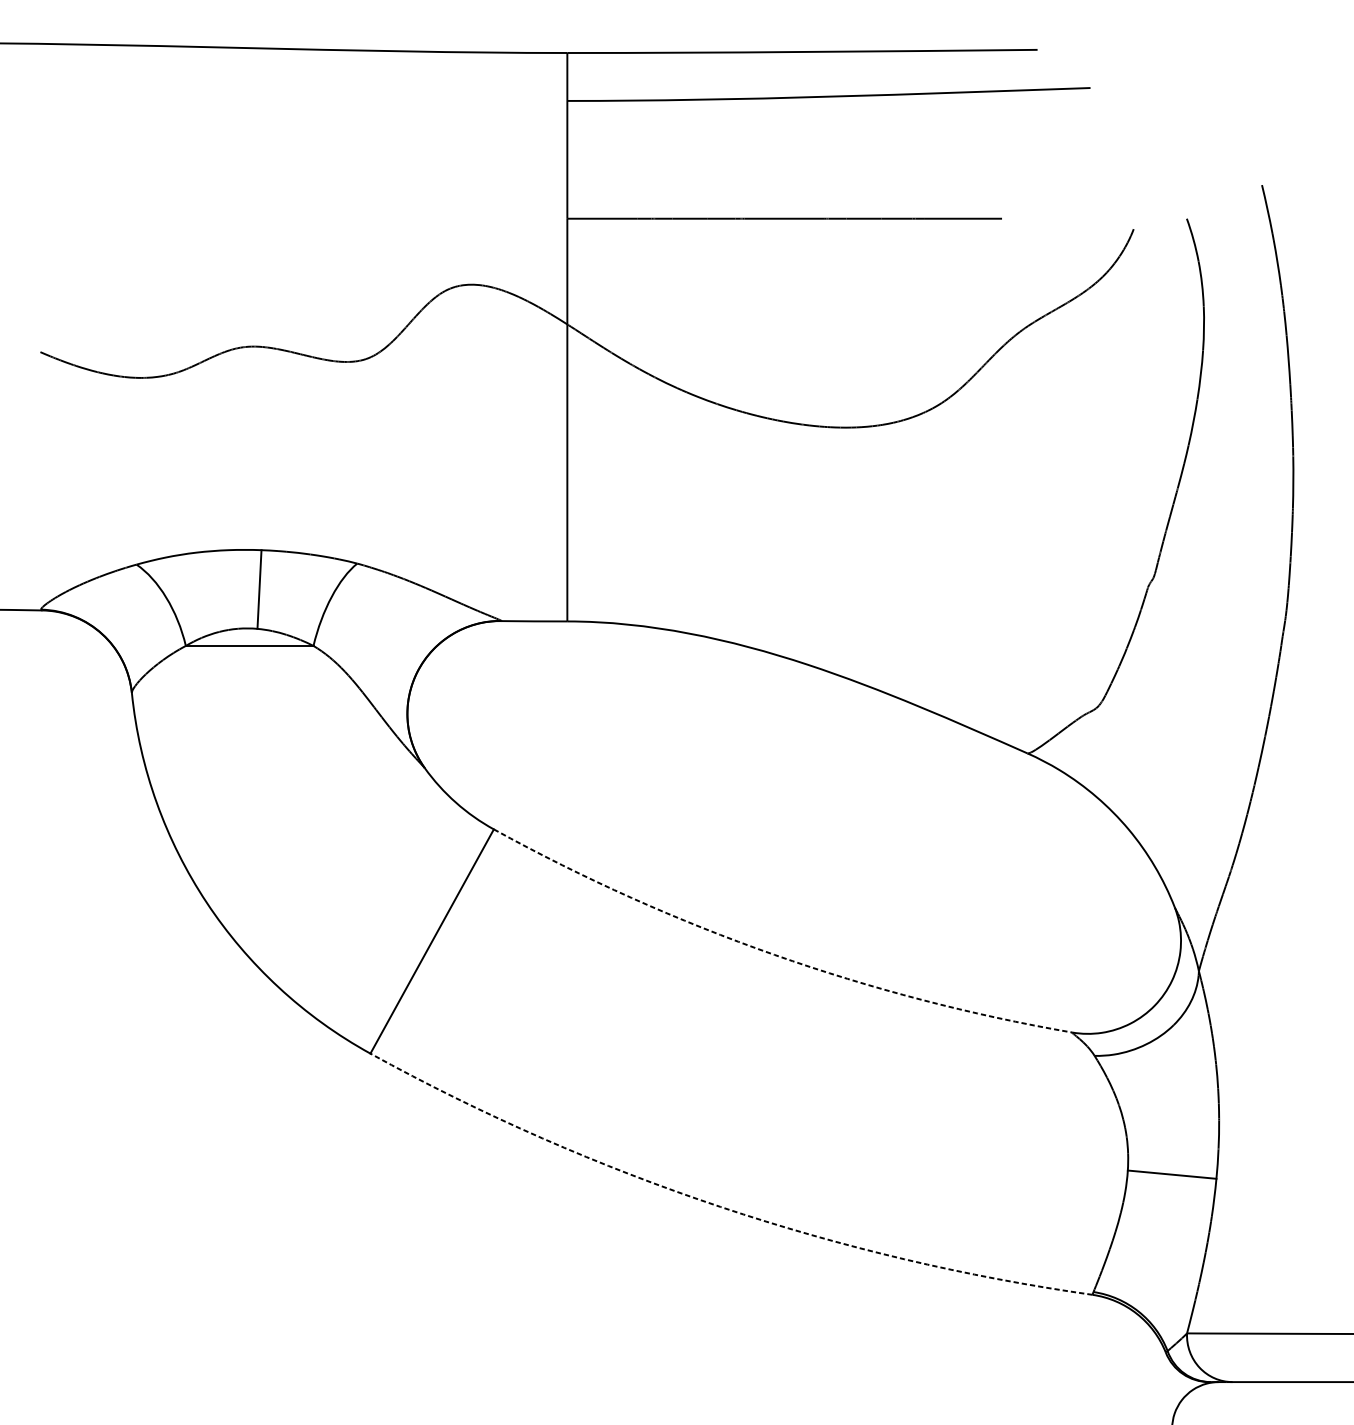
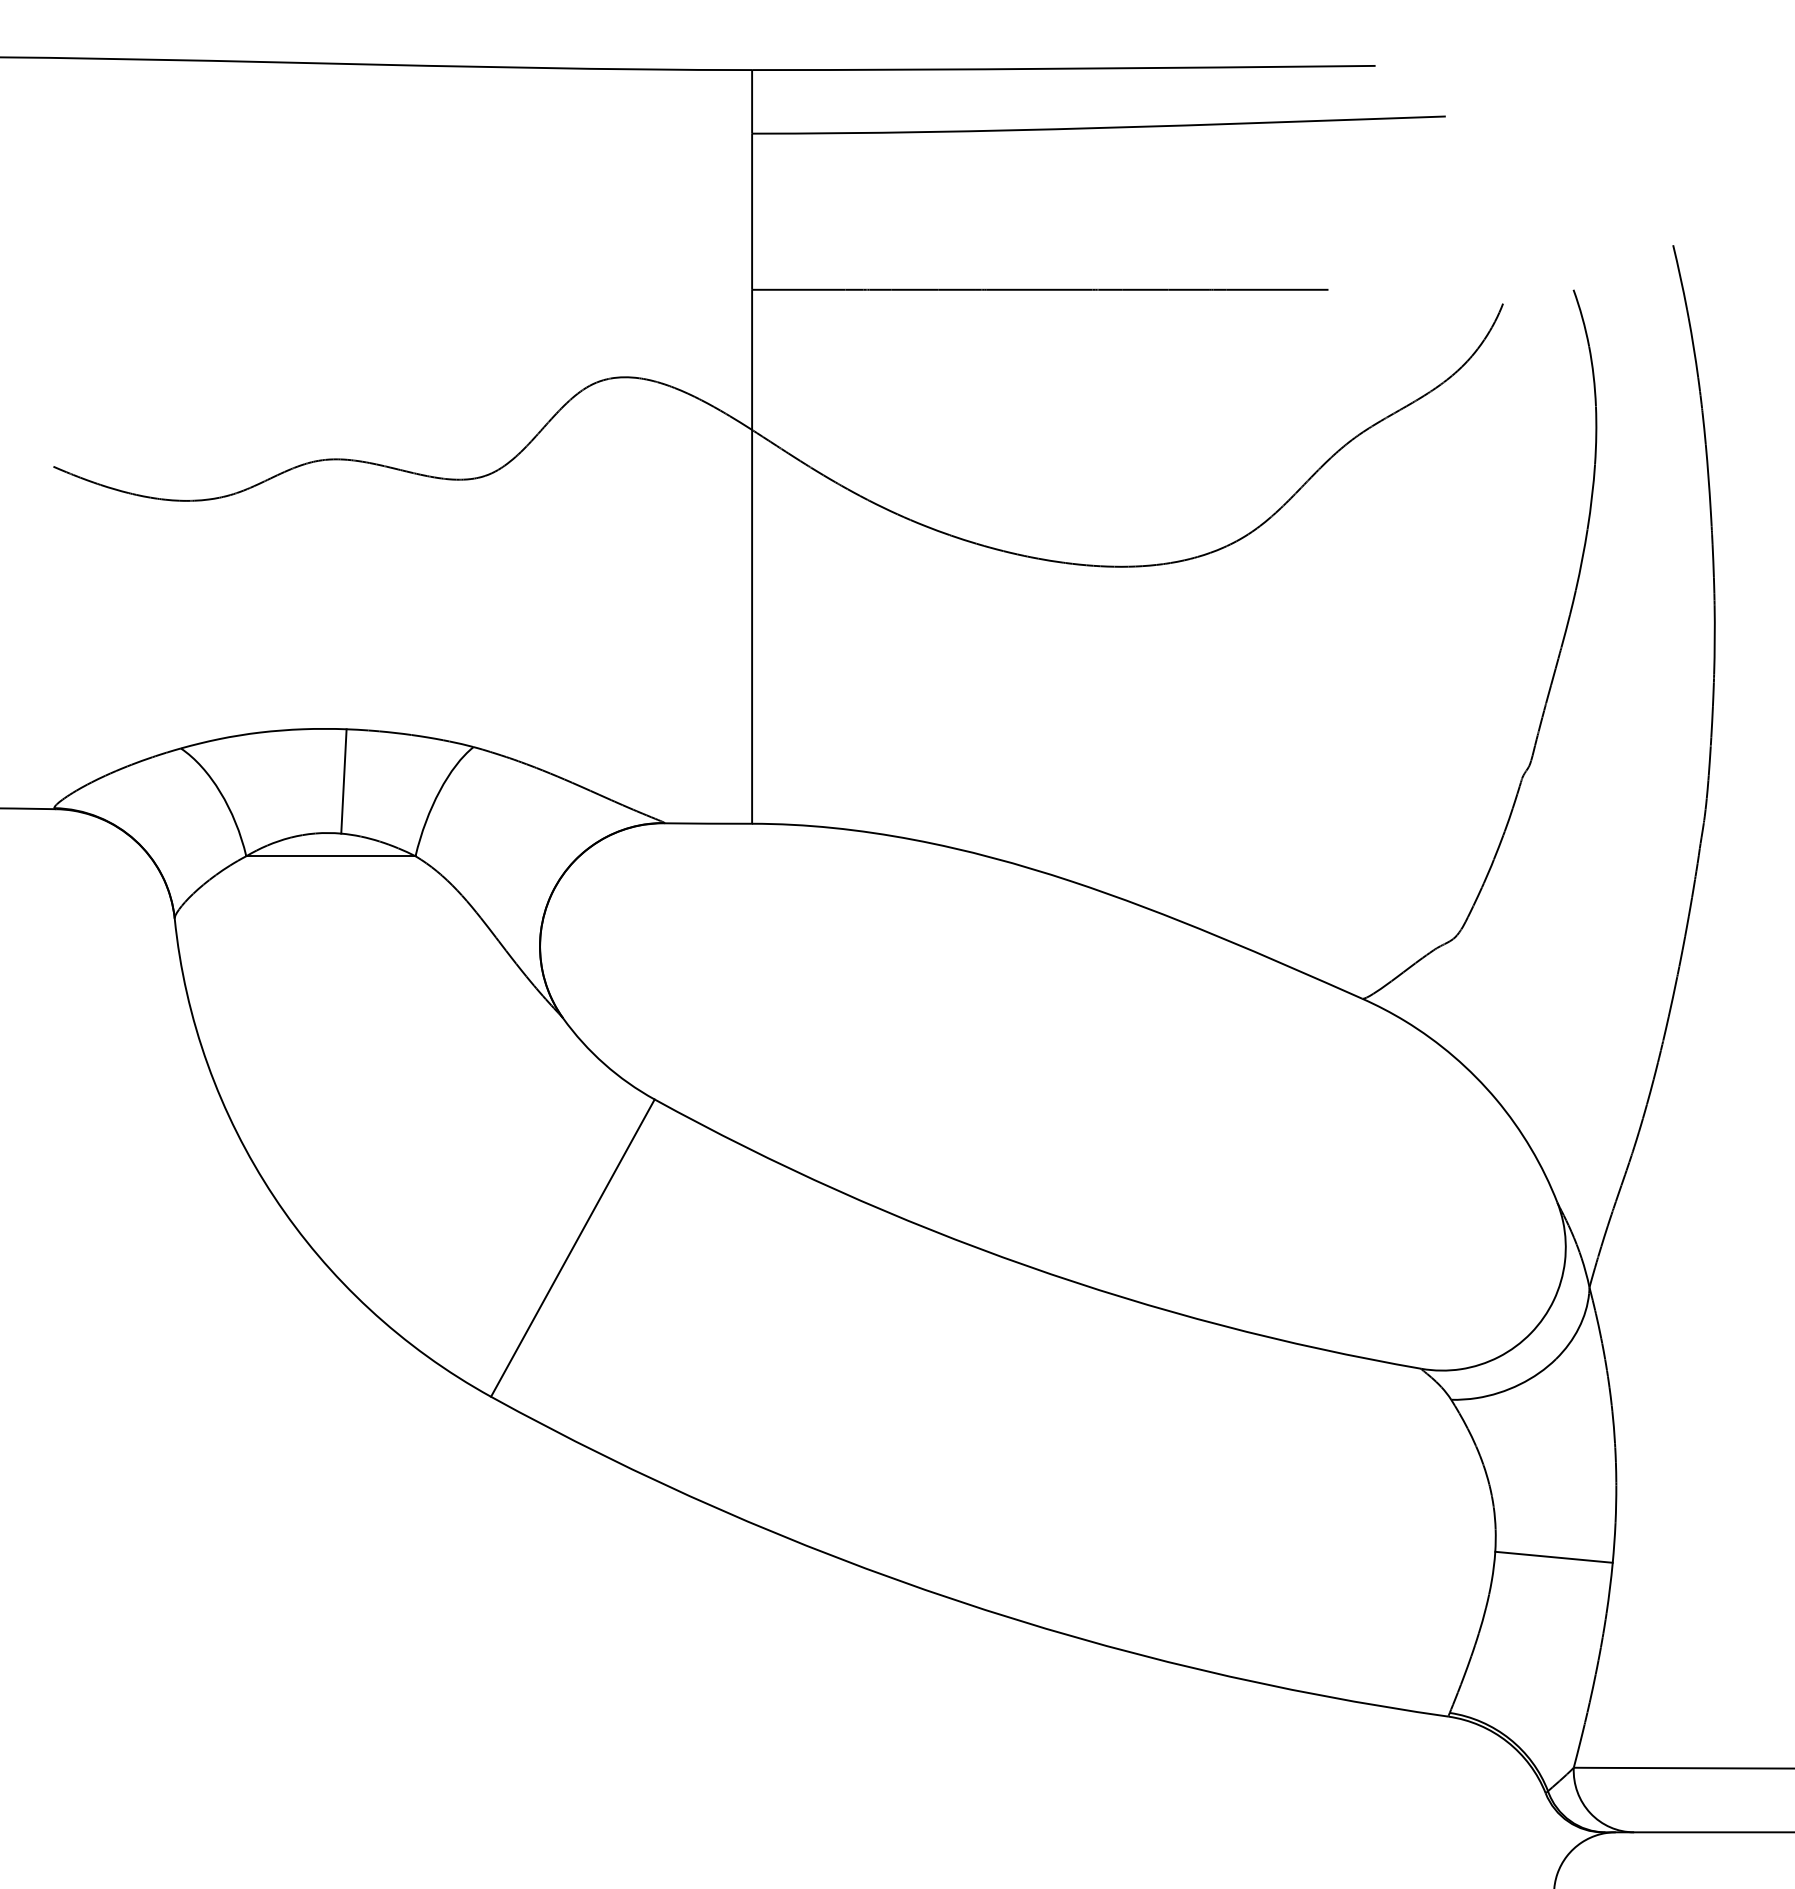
arc: (774, 954) -> (1026, 1265), dashed -> solid
arc: (720, 1207) -> (955, 1600), dashed -> solid

